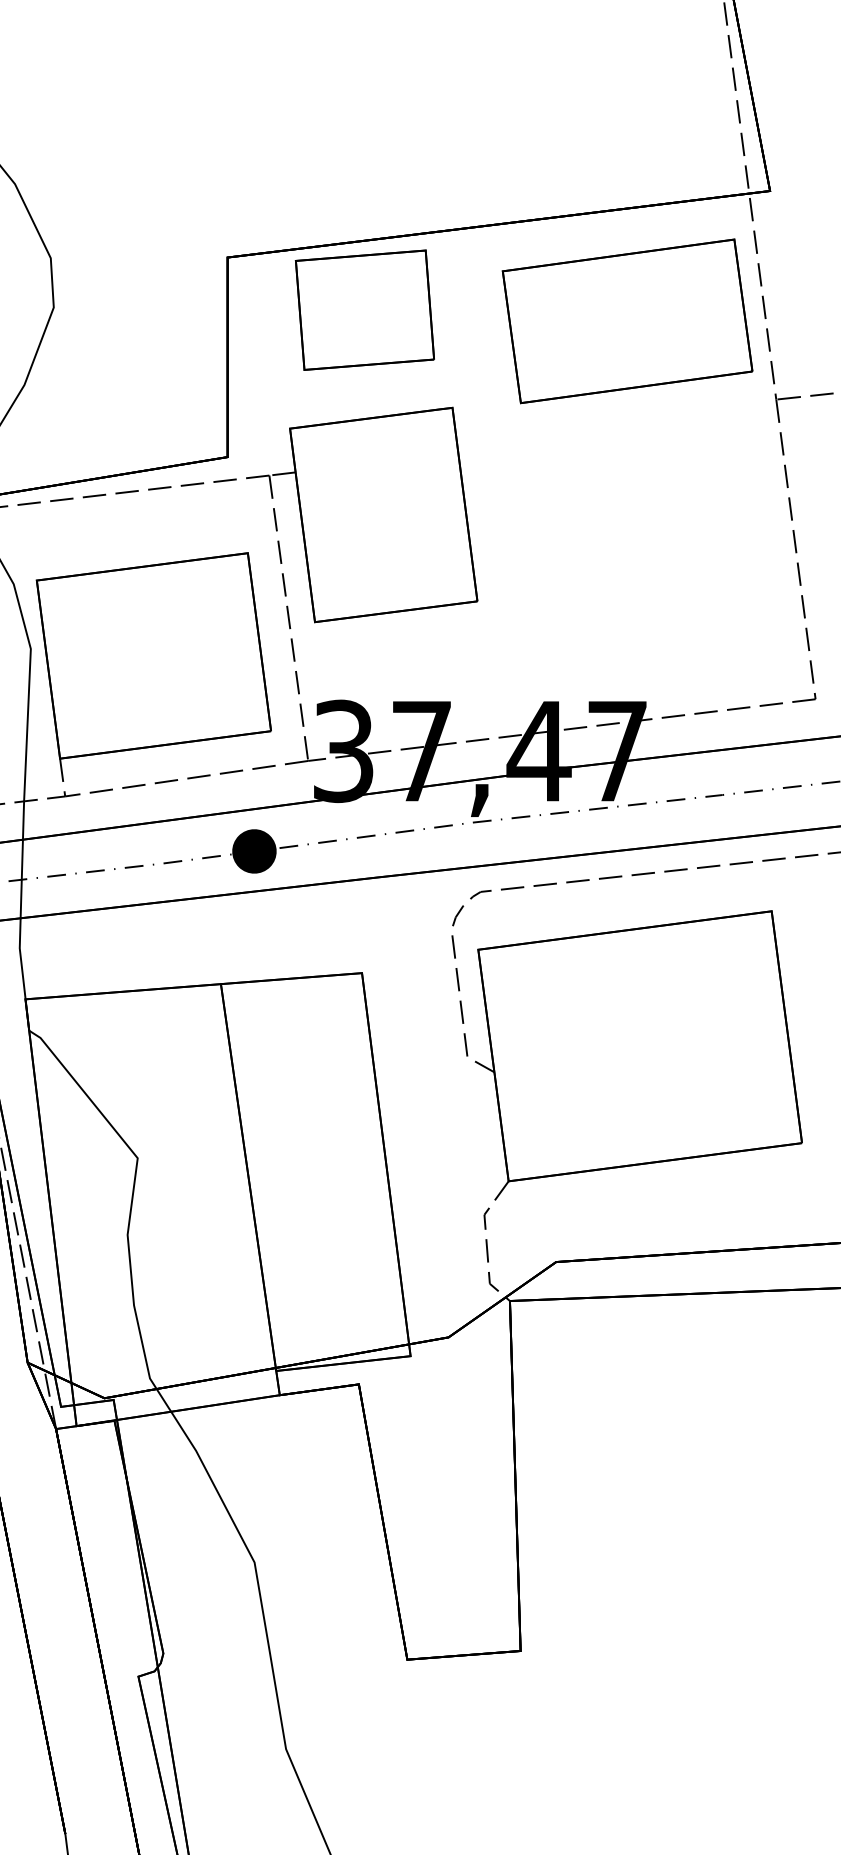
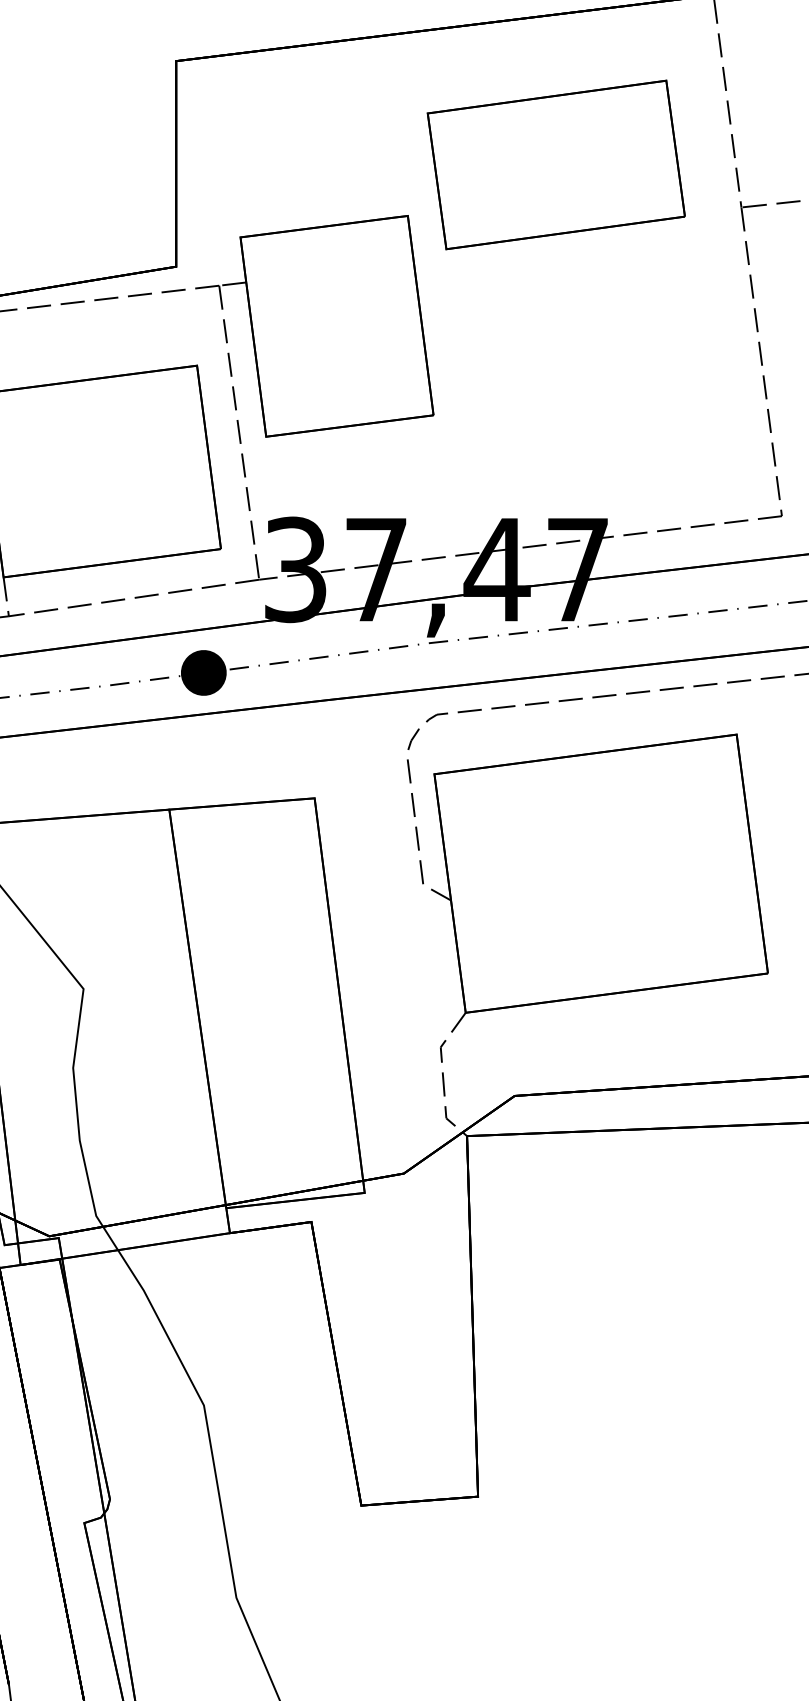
part: (364, 309) -> (317, 114), removed
part: (627, 321) -> (556, 165), moved

